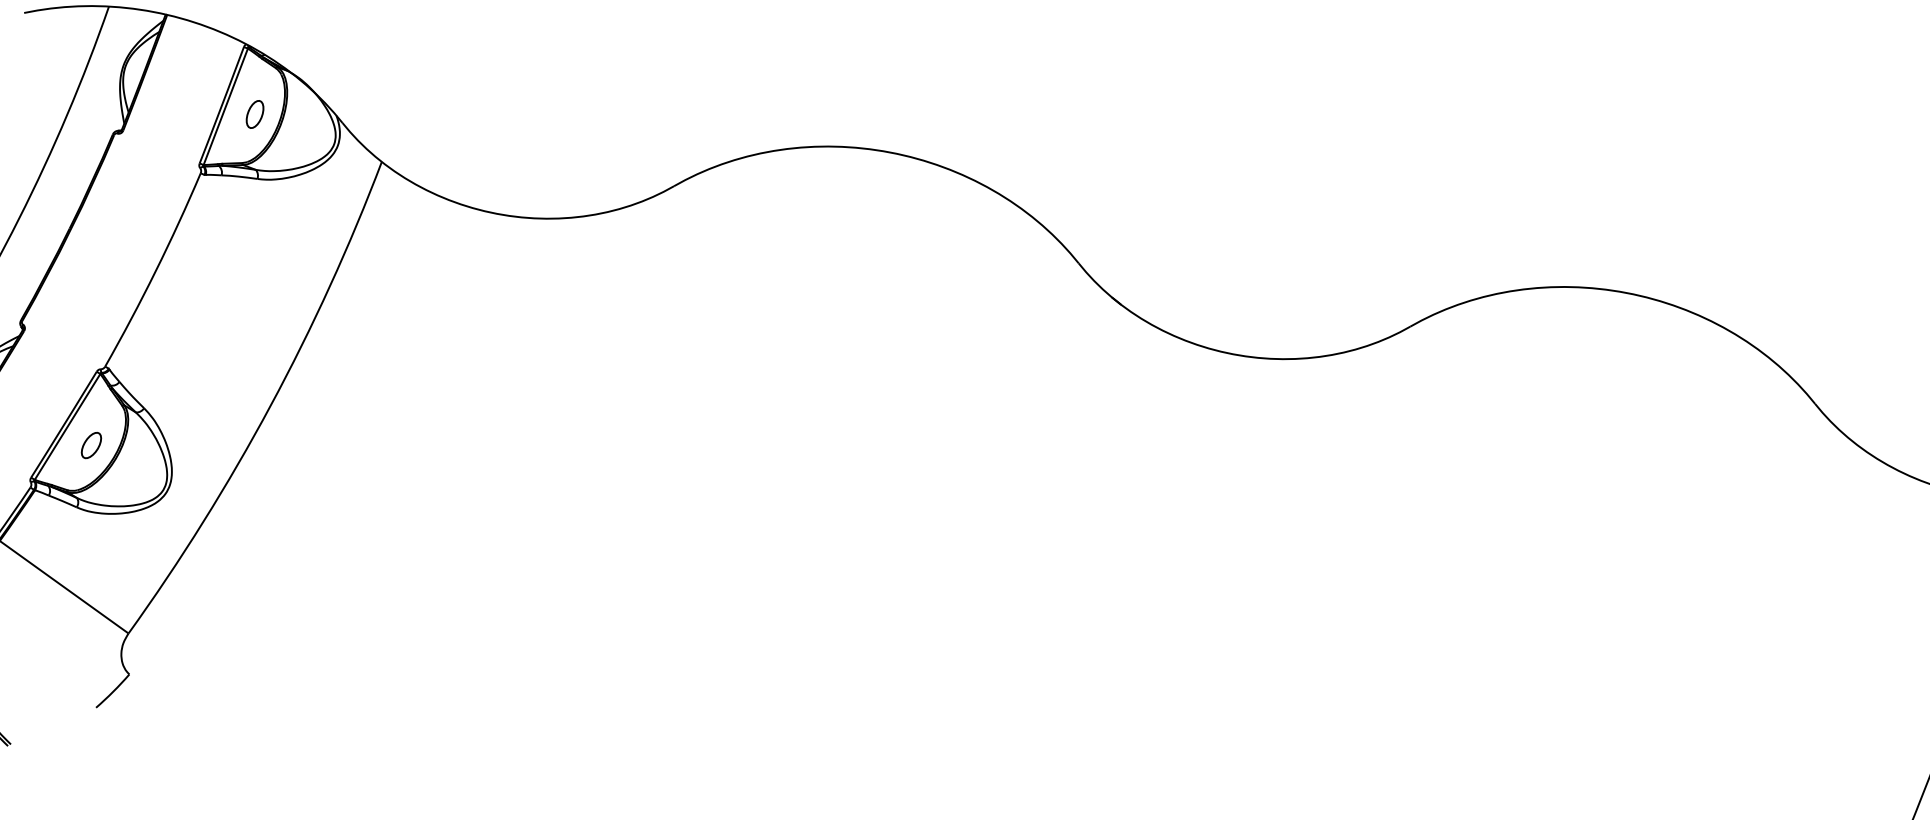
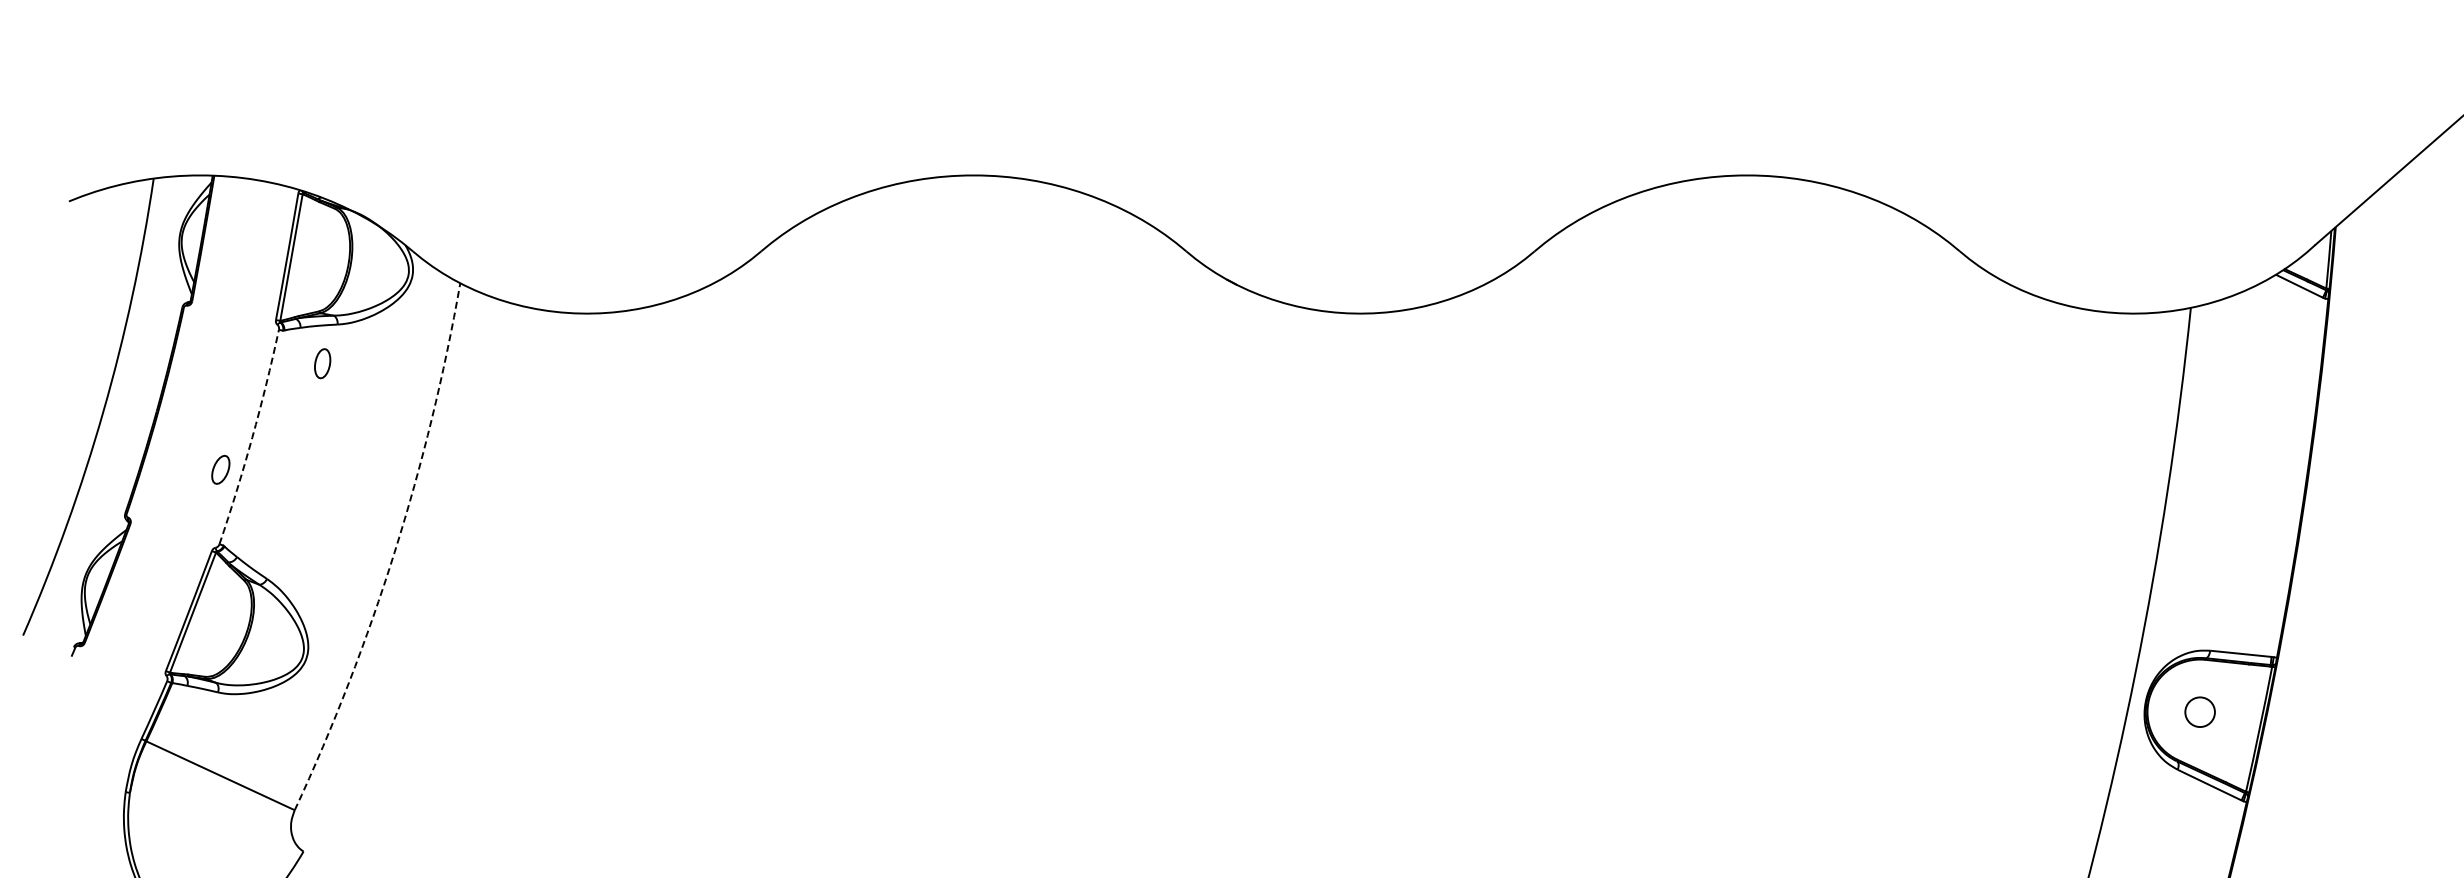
part: (254, 114) -> (322, 363), moved
arc: (156, 270) -> (252, 437), solid -> dashed
arc: (270, 406) -> (394, 552), solid -> dashed
part: (91, 445) -> (220, 469), moved

